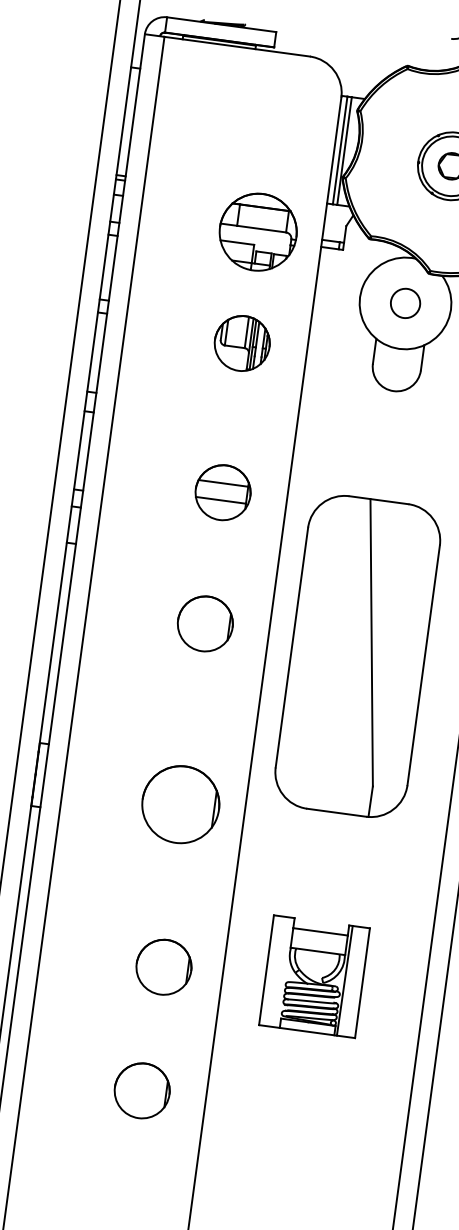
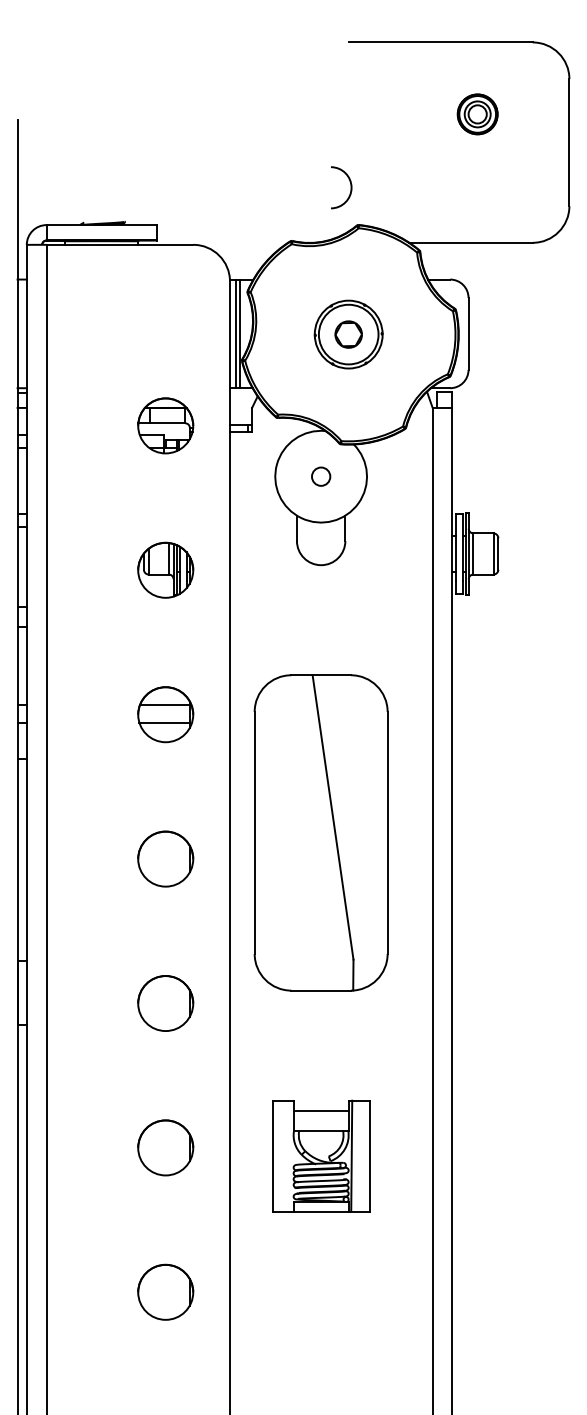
part: (258, 231) -> (165, 425), size x0.71
circle: (405, 303) -> (321, 476), size x0.62
part: (242, 342) -> (165, 569), moved
part: (222, 492) -> (165, 714), moved
part: (205, 623) -> (165, 858), moved
part: (180, 804) -> (165, 1003), size x0.71
part: (163, 966) -> (165, 1147), moved

